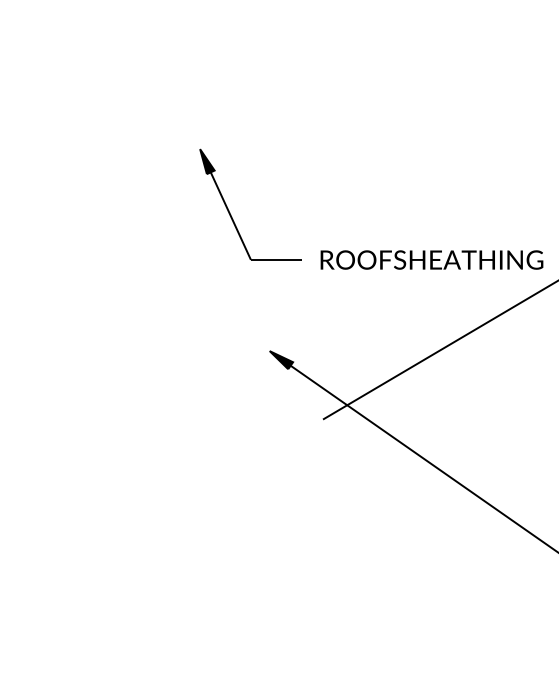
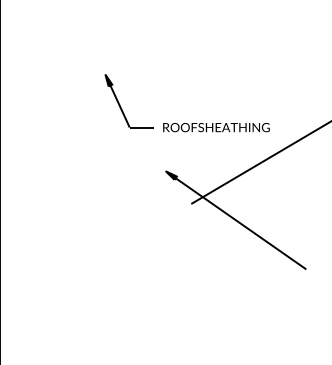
part: (369, 251) -> (186, 123), moved

